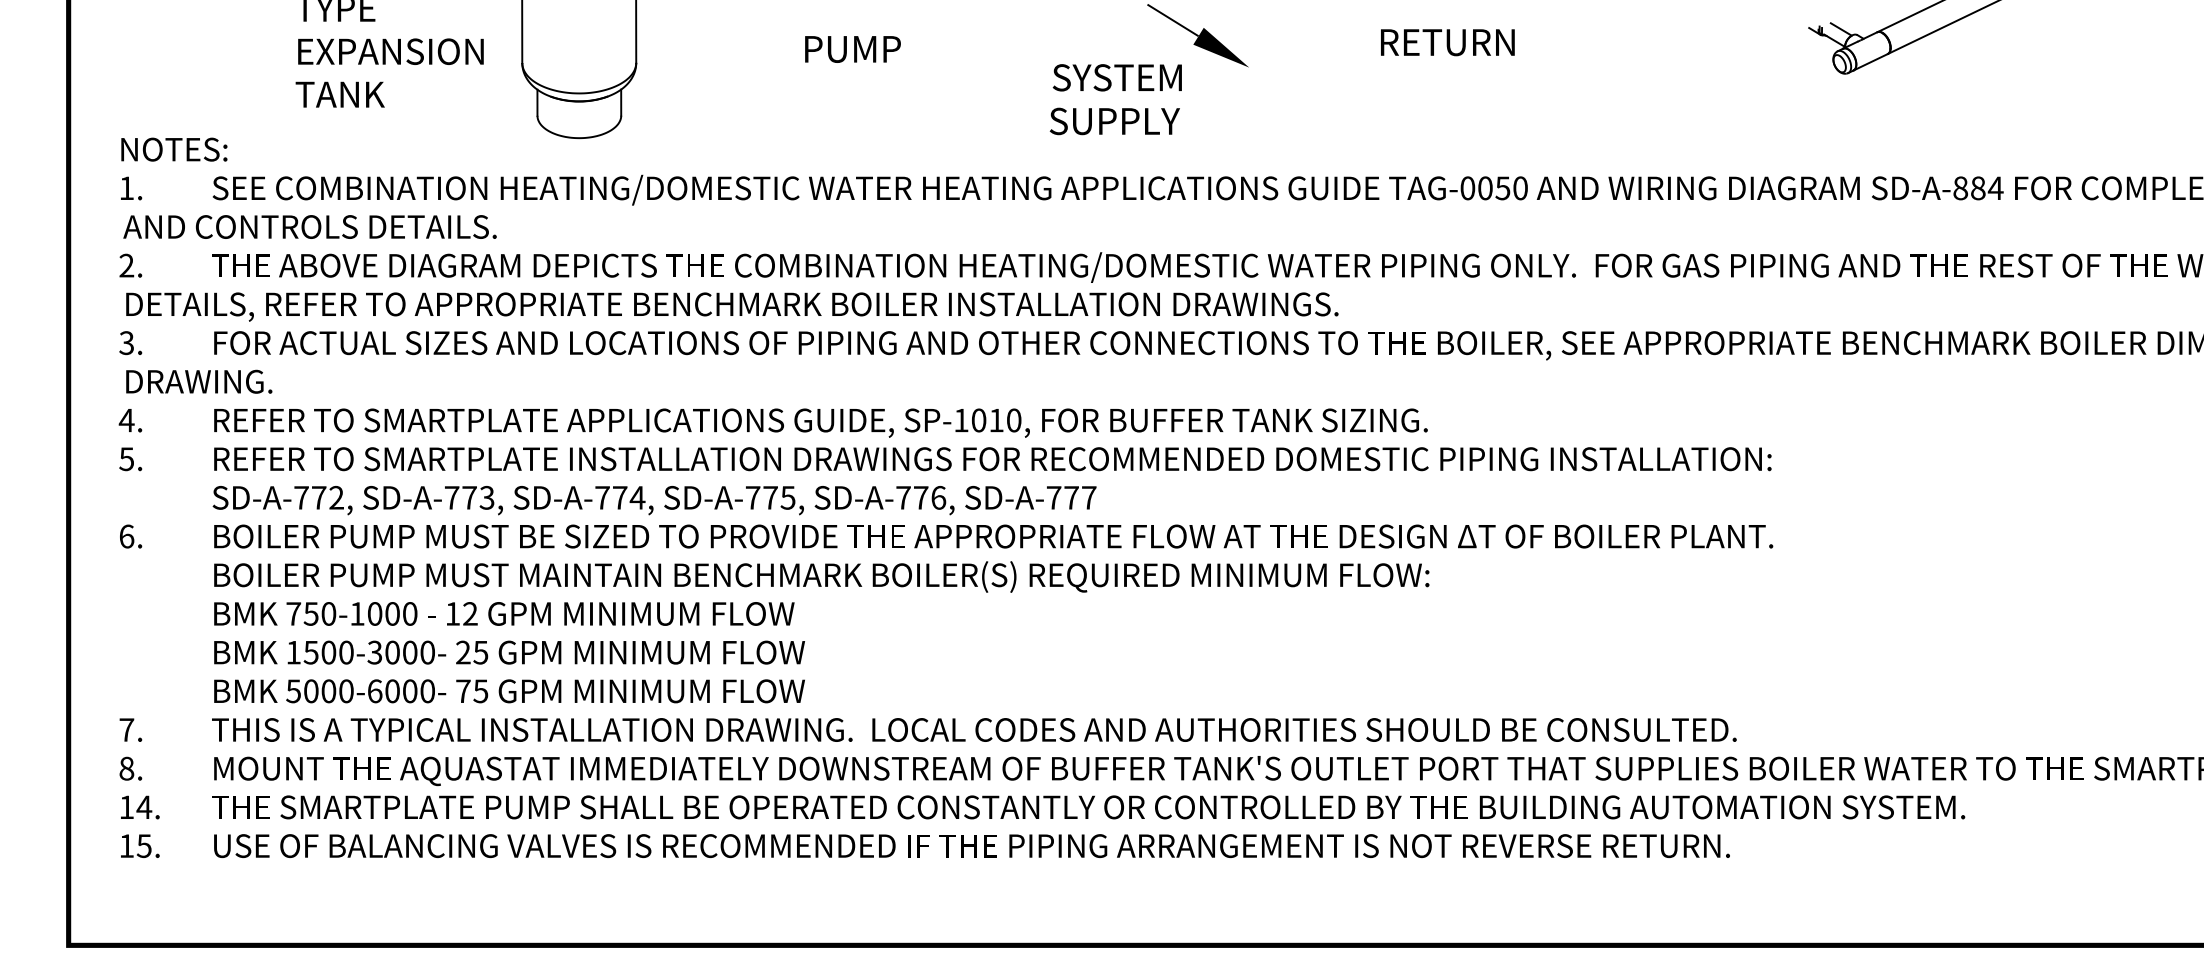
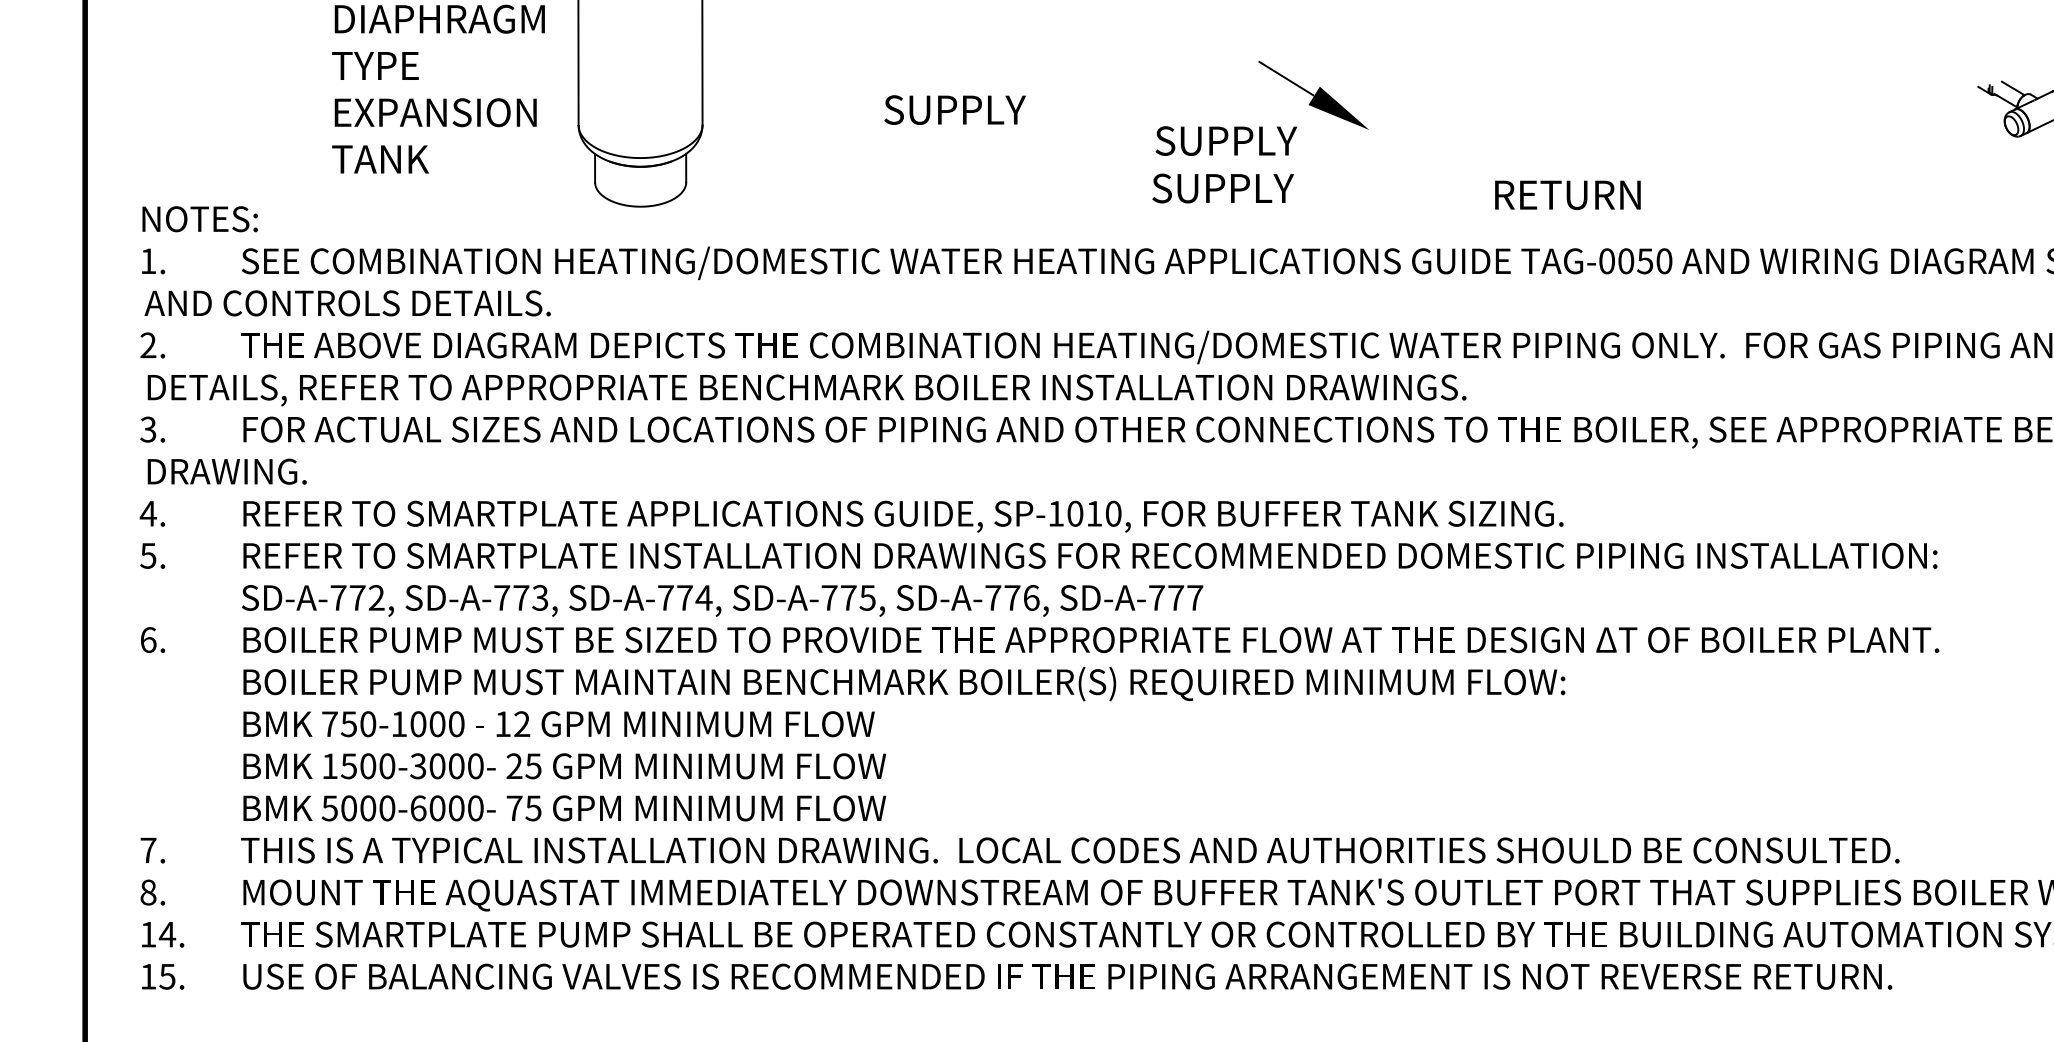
text: (1447, 42) -> (1567, 195), moved
text: (868, 48) -> (955, 109), PUMP -> SUPPLY
text: (1127, 77) -> (1236, 140), SYSTEM -> SUPPLY

